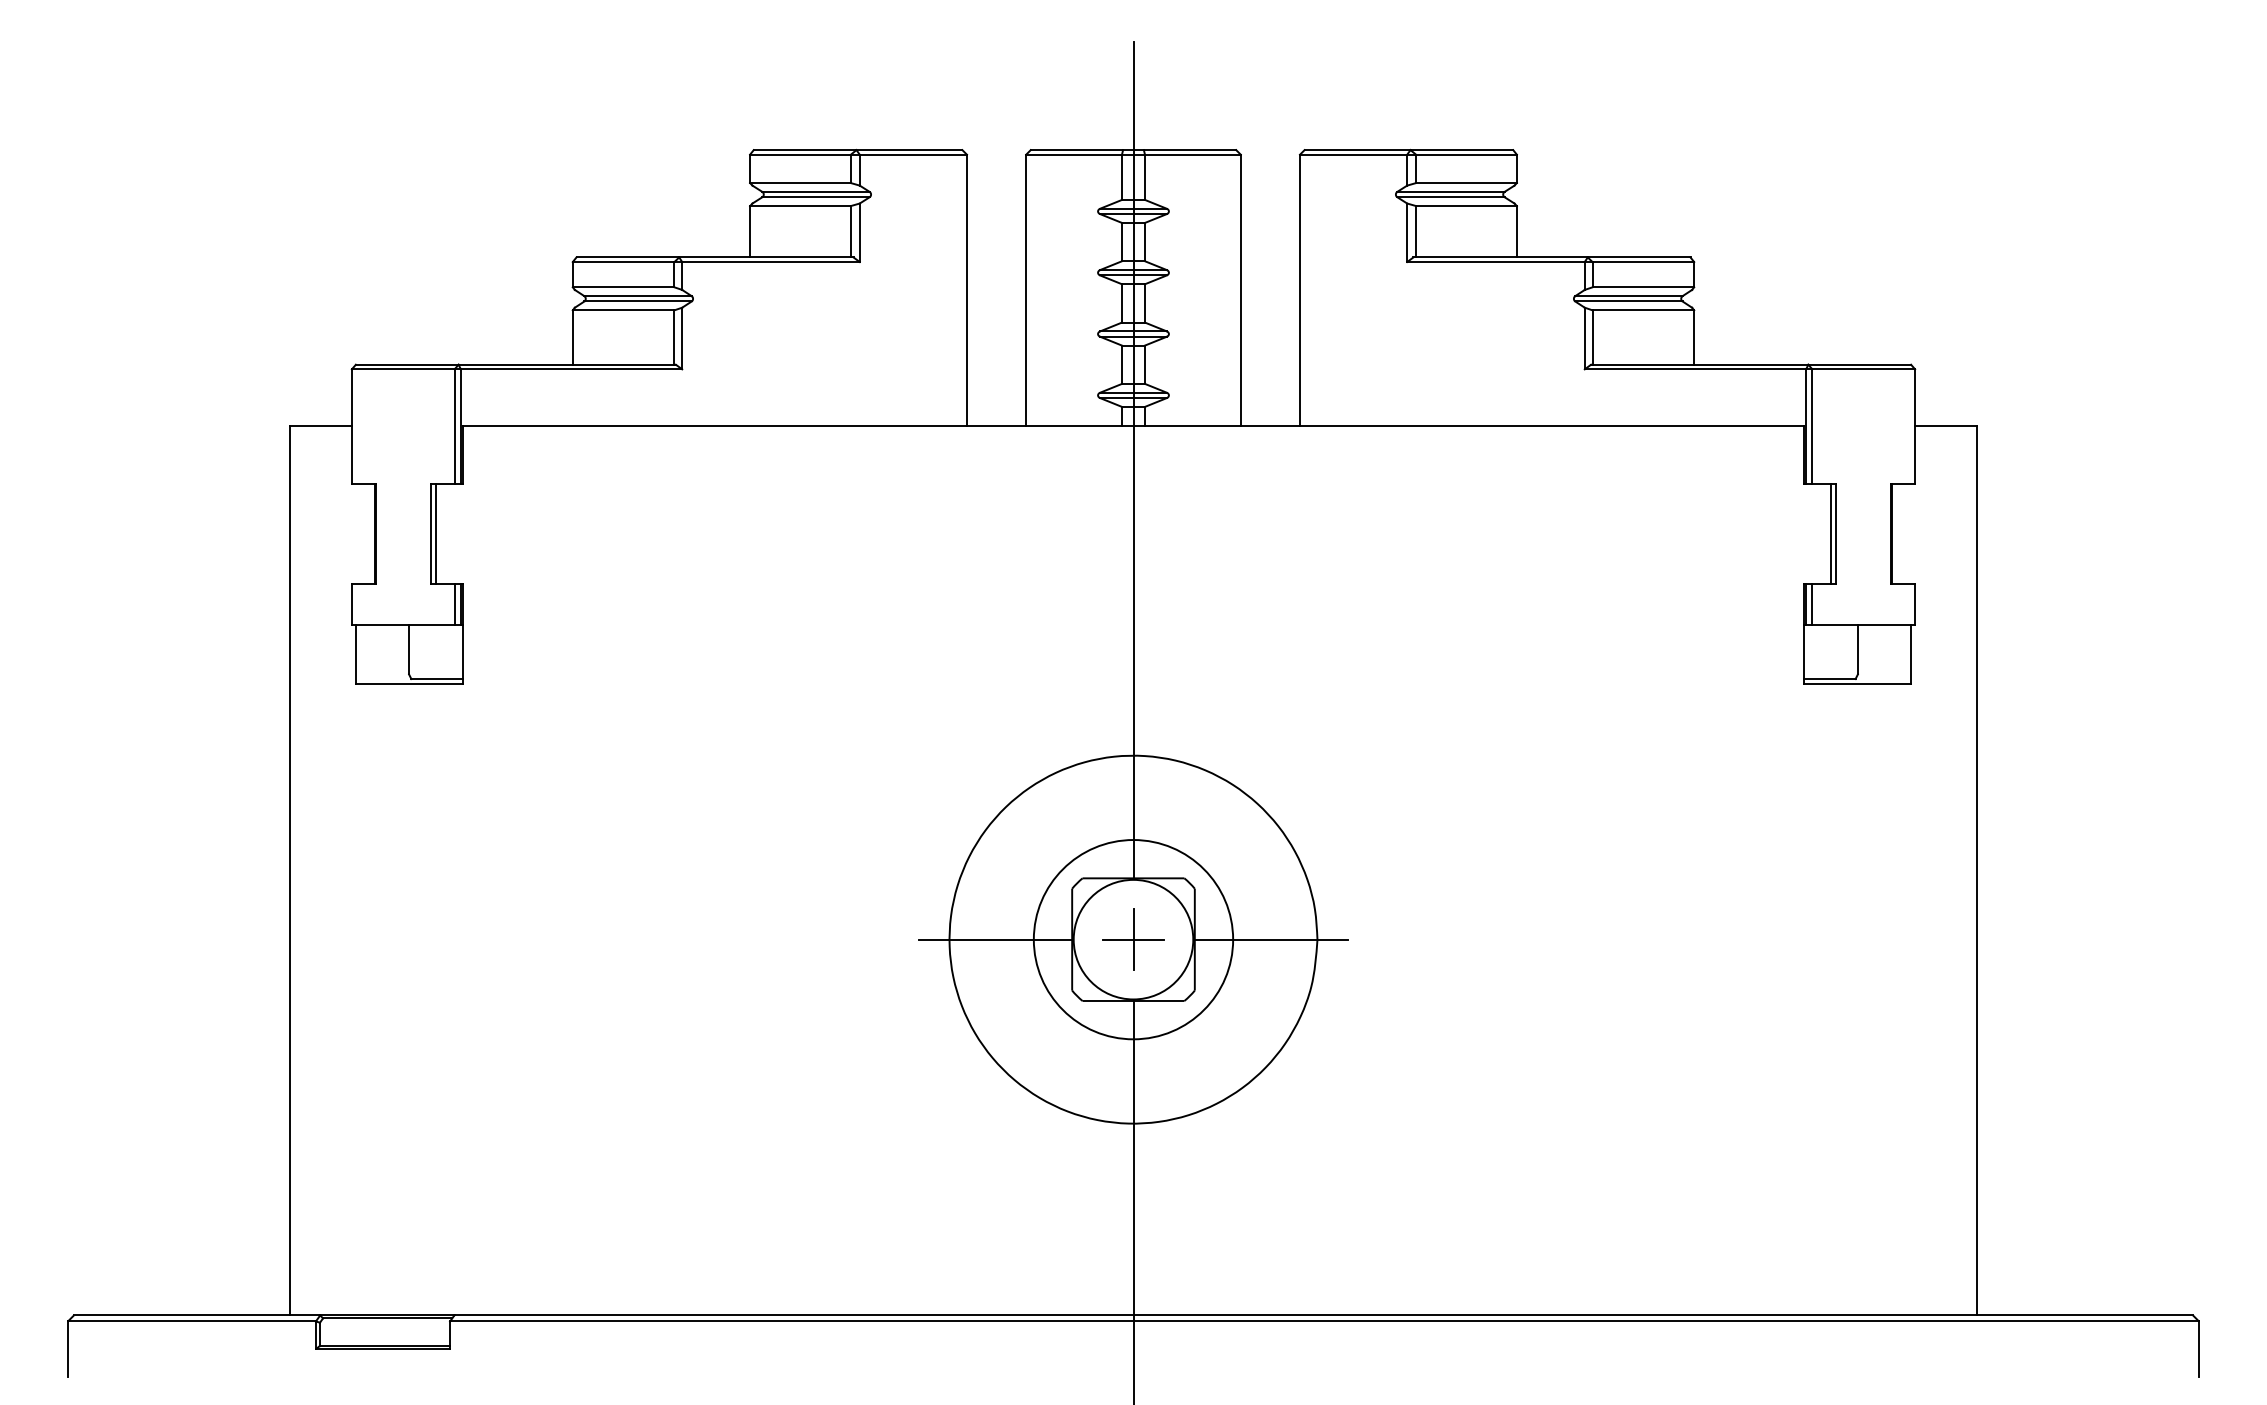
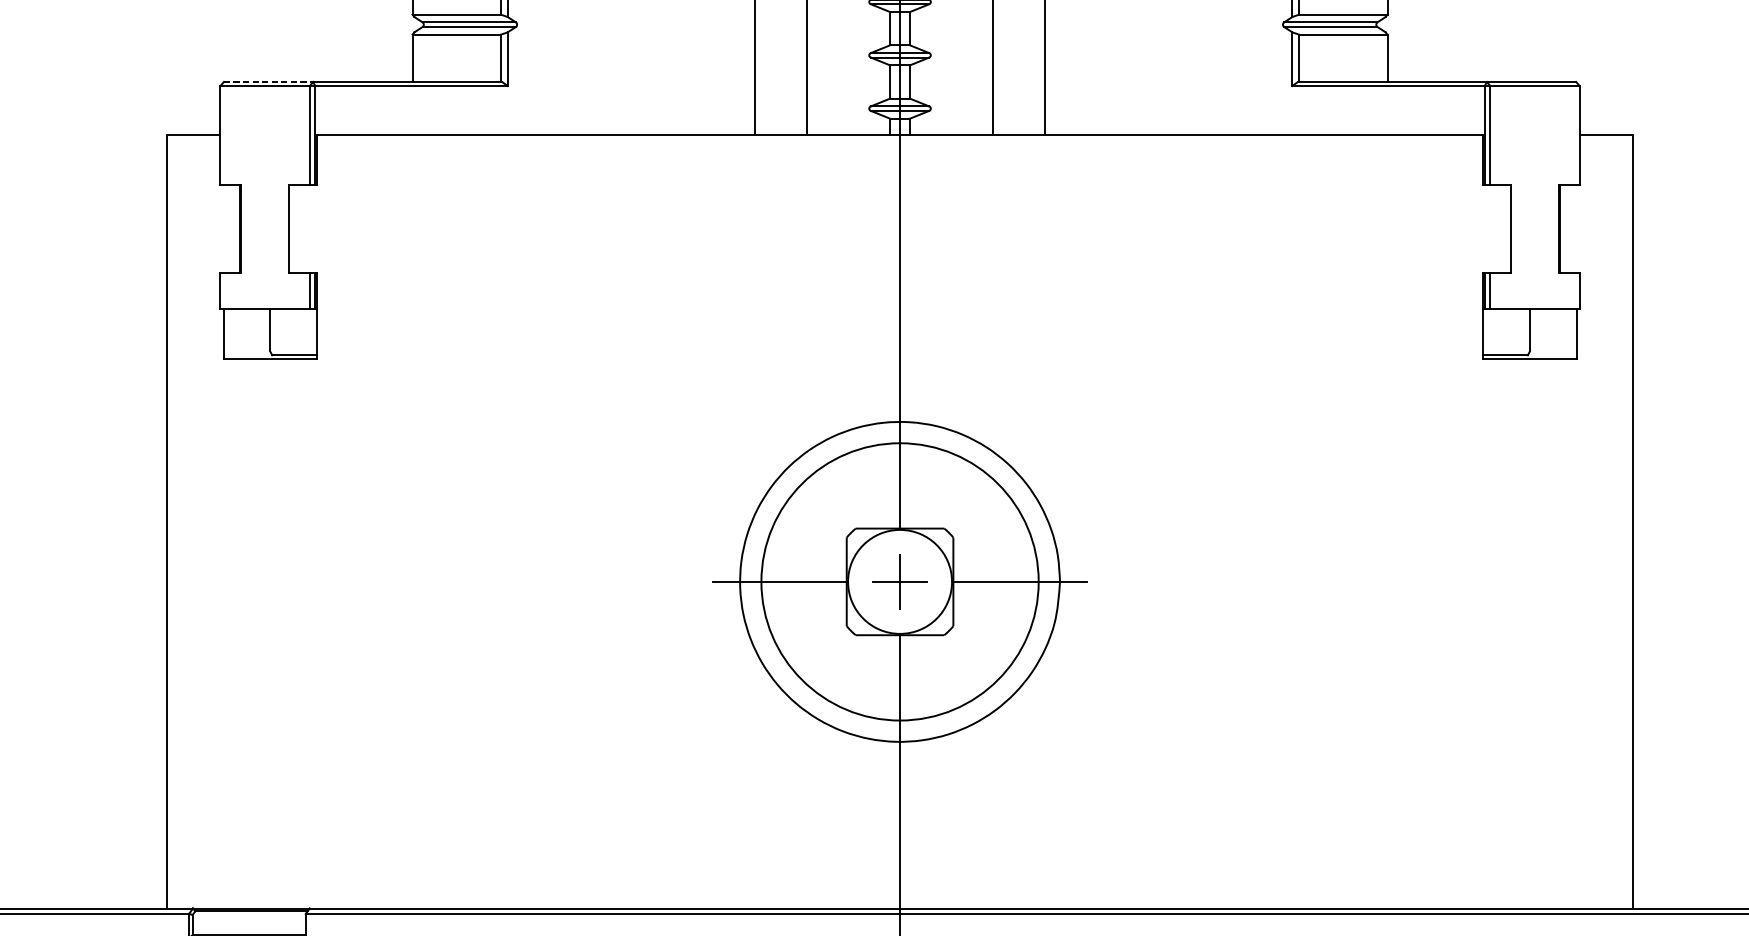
line: (407, 364) -> (268, 81), solid -> dashed
line: (435, 533) -> (293, 228), removed
line: (1831, 533) -> (1506, 228), removed
circle: (1133, 939) -> (900, 581), size x1.6

